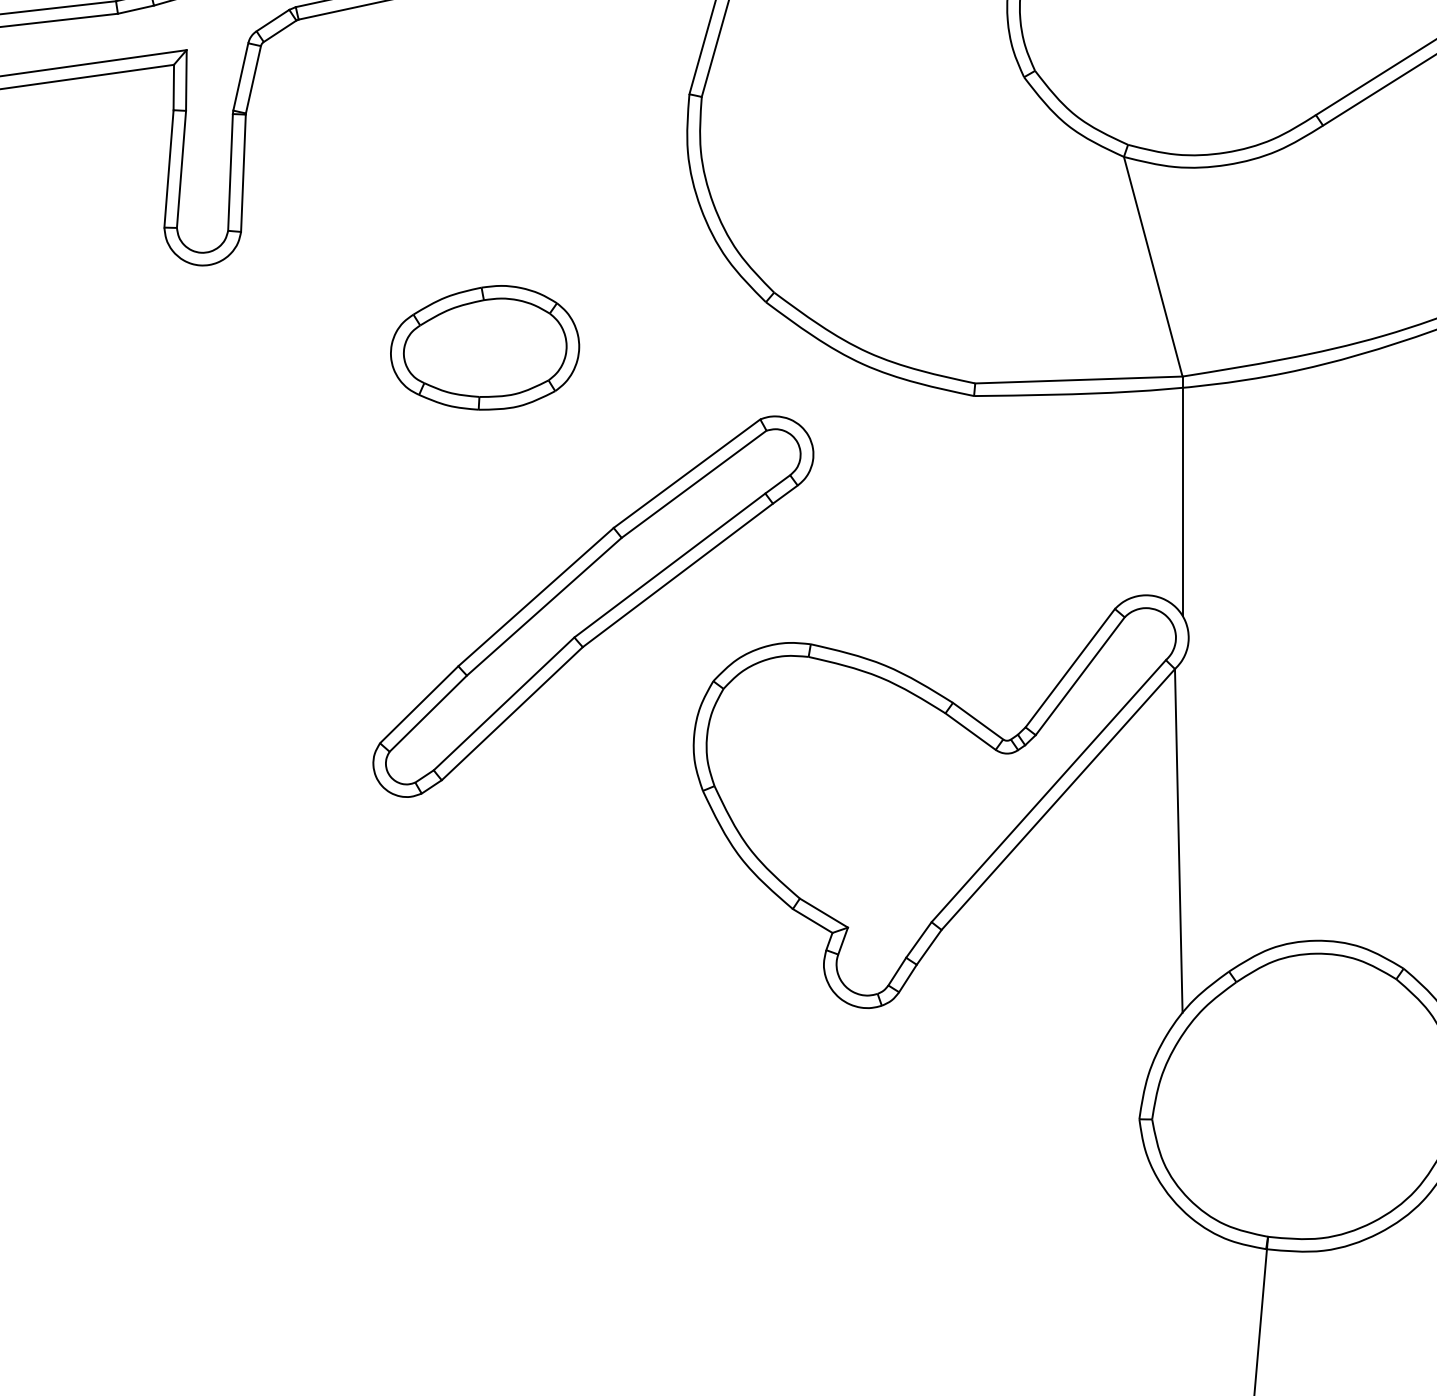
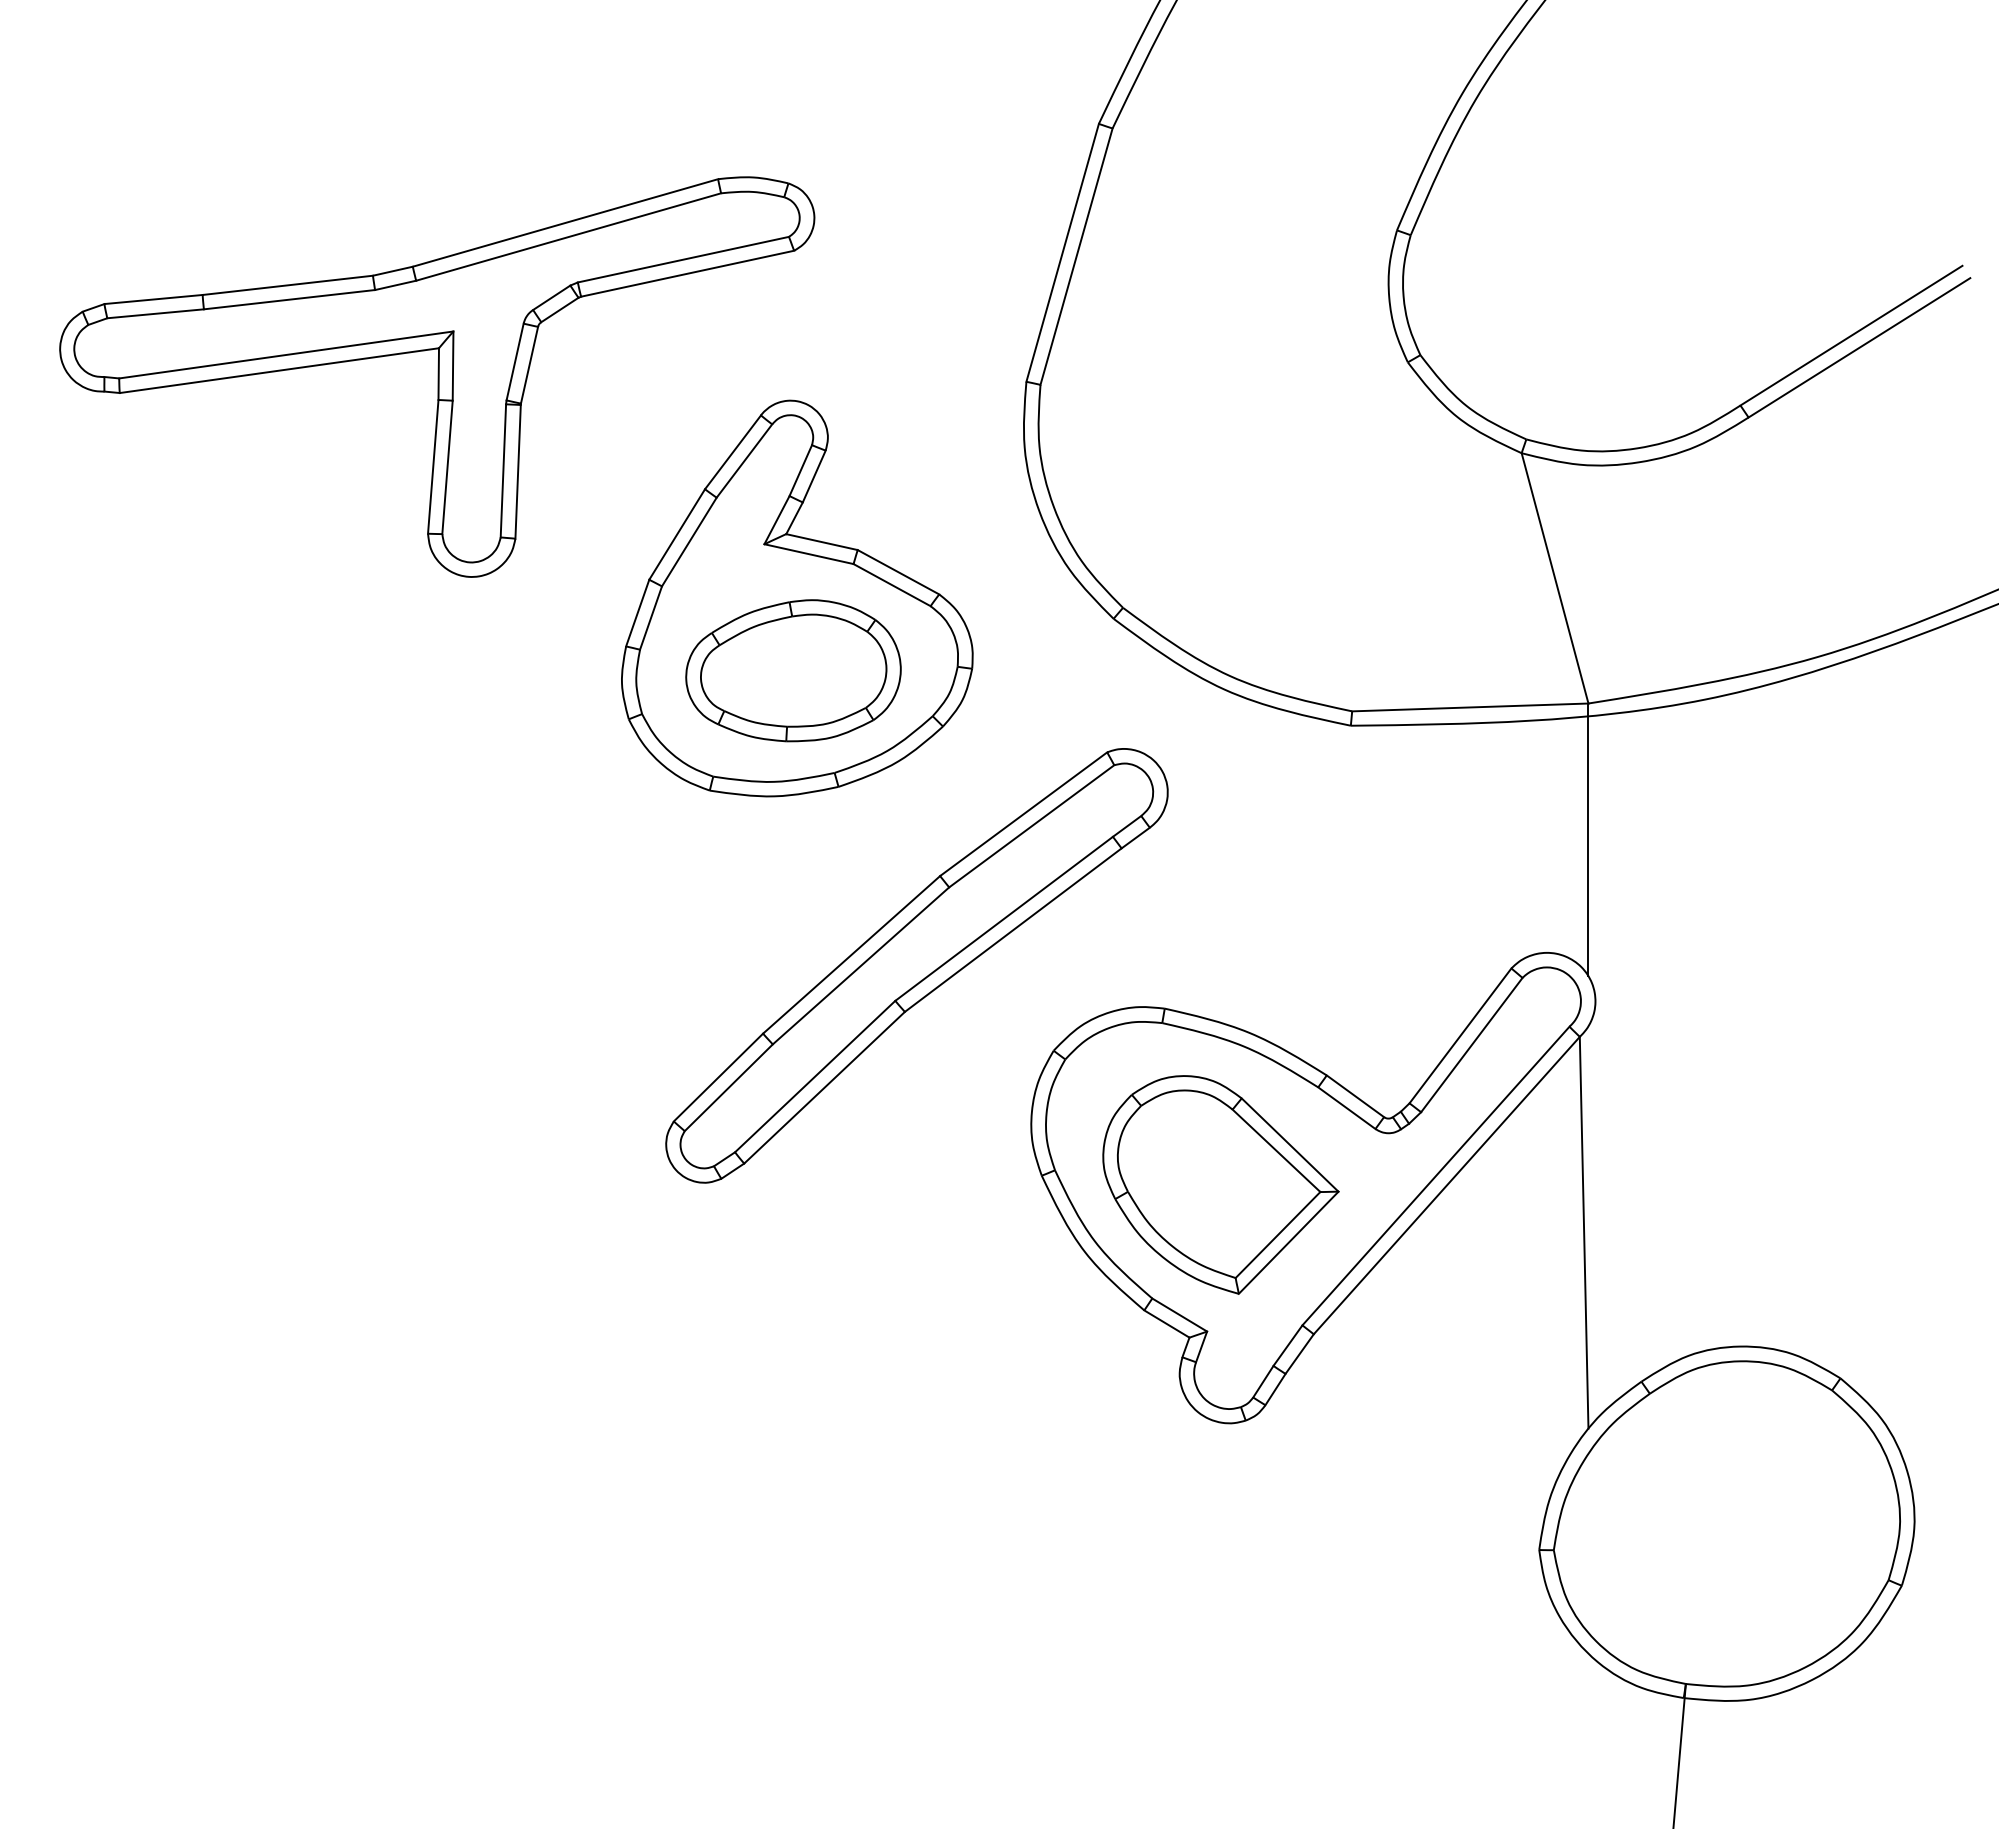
part: (488, 284) -> (797, 598), added
part: (859, 798) -> (1220, 1184), added

